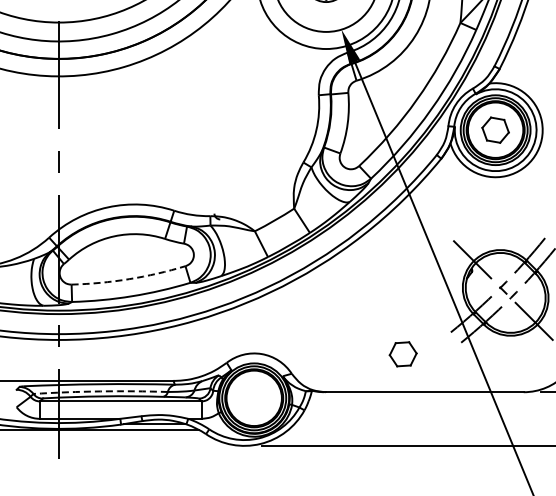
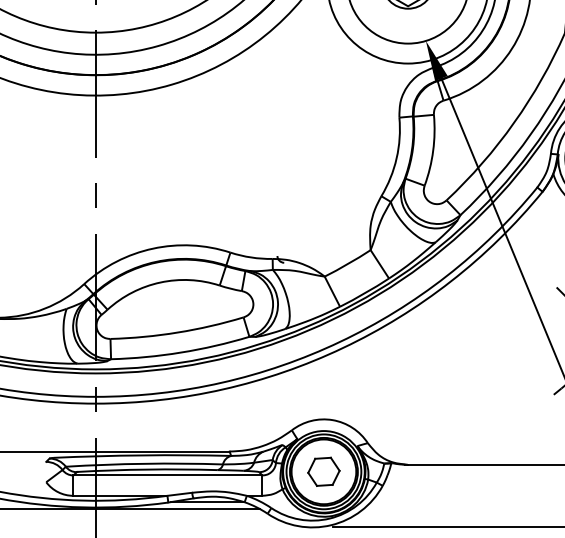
arc: (129, 279) -> (178, 332), dashed -> solid
part: (402, 354) -> (323, 472), moved
arc: (100, 391) -> (144, 463), dashed -> solid

